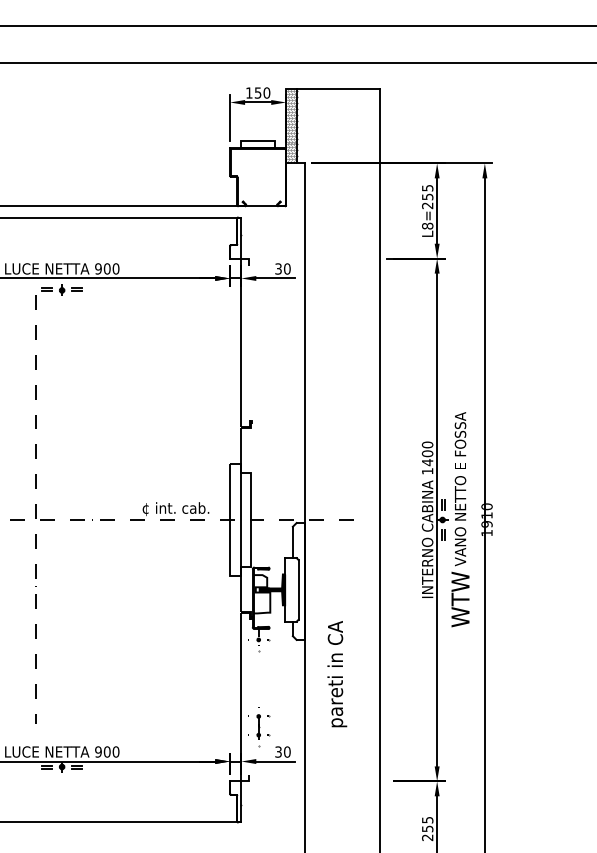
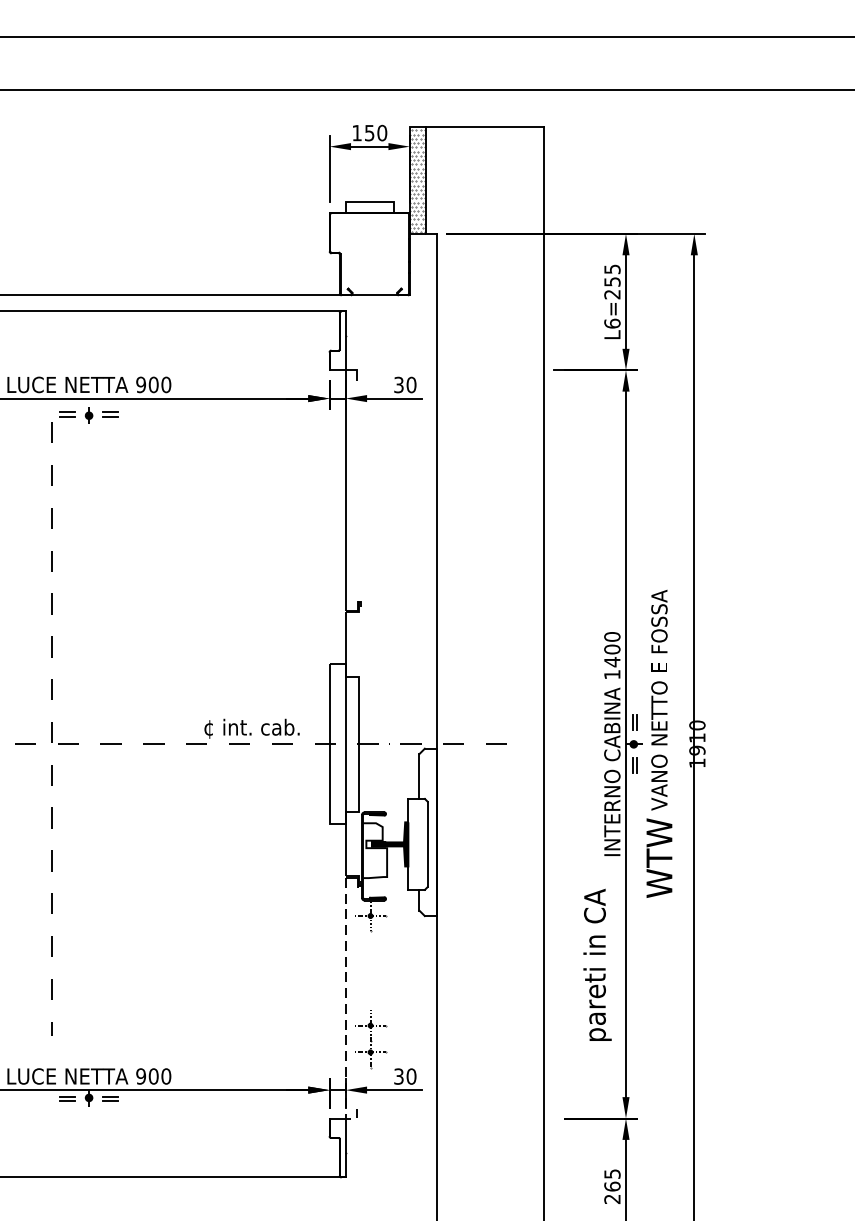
text: (427, 225) -> (612, 322), L8=255 -> L6=255
text: (337, 674) -> (597, 965), moved
line: (241, 705) -> (345, 1009), solid -> dashed
text: (427, 828) -> (612, 1186), 255 -> 265

